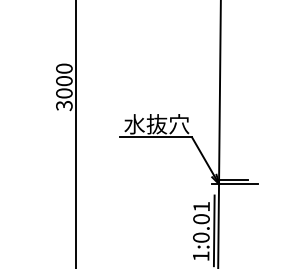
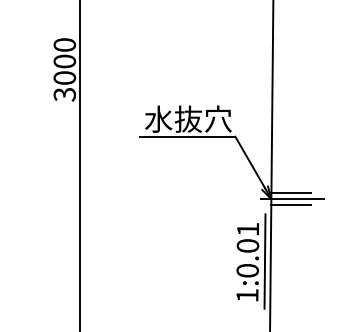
line: (233, 188) -> (290, 204), added

